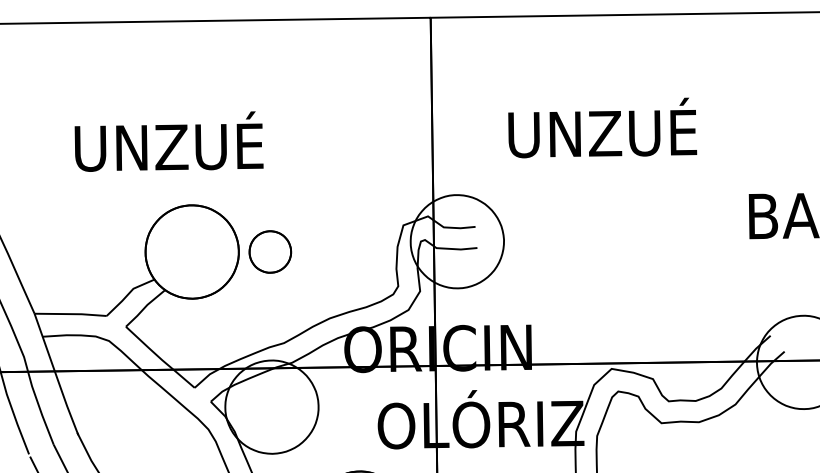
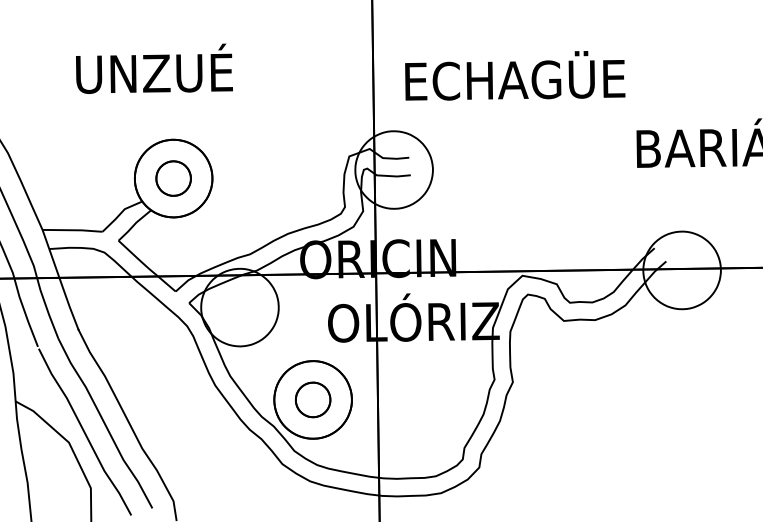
text: (603, 128) -> (515, 75), UNZUÉ -> ECHAGÜE
text: (169, 141) -> (154, 68), moved
part: (270, 251) -> (173, 178), moved

